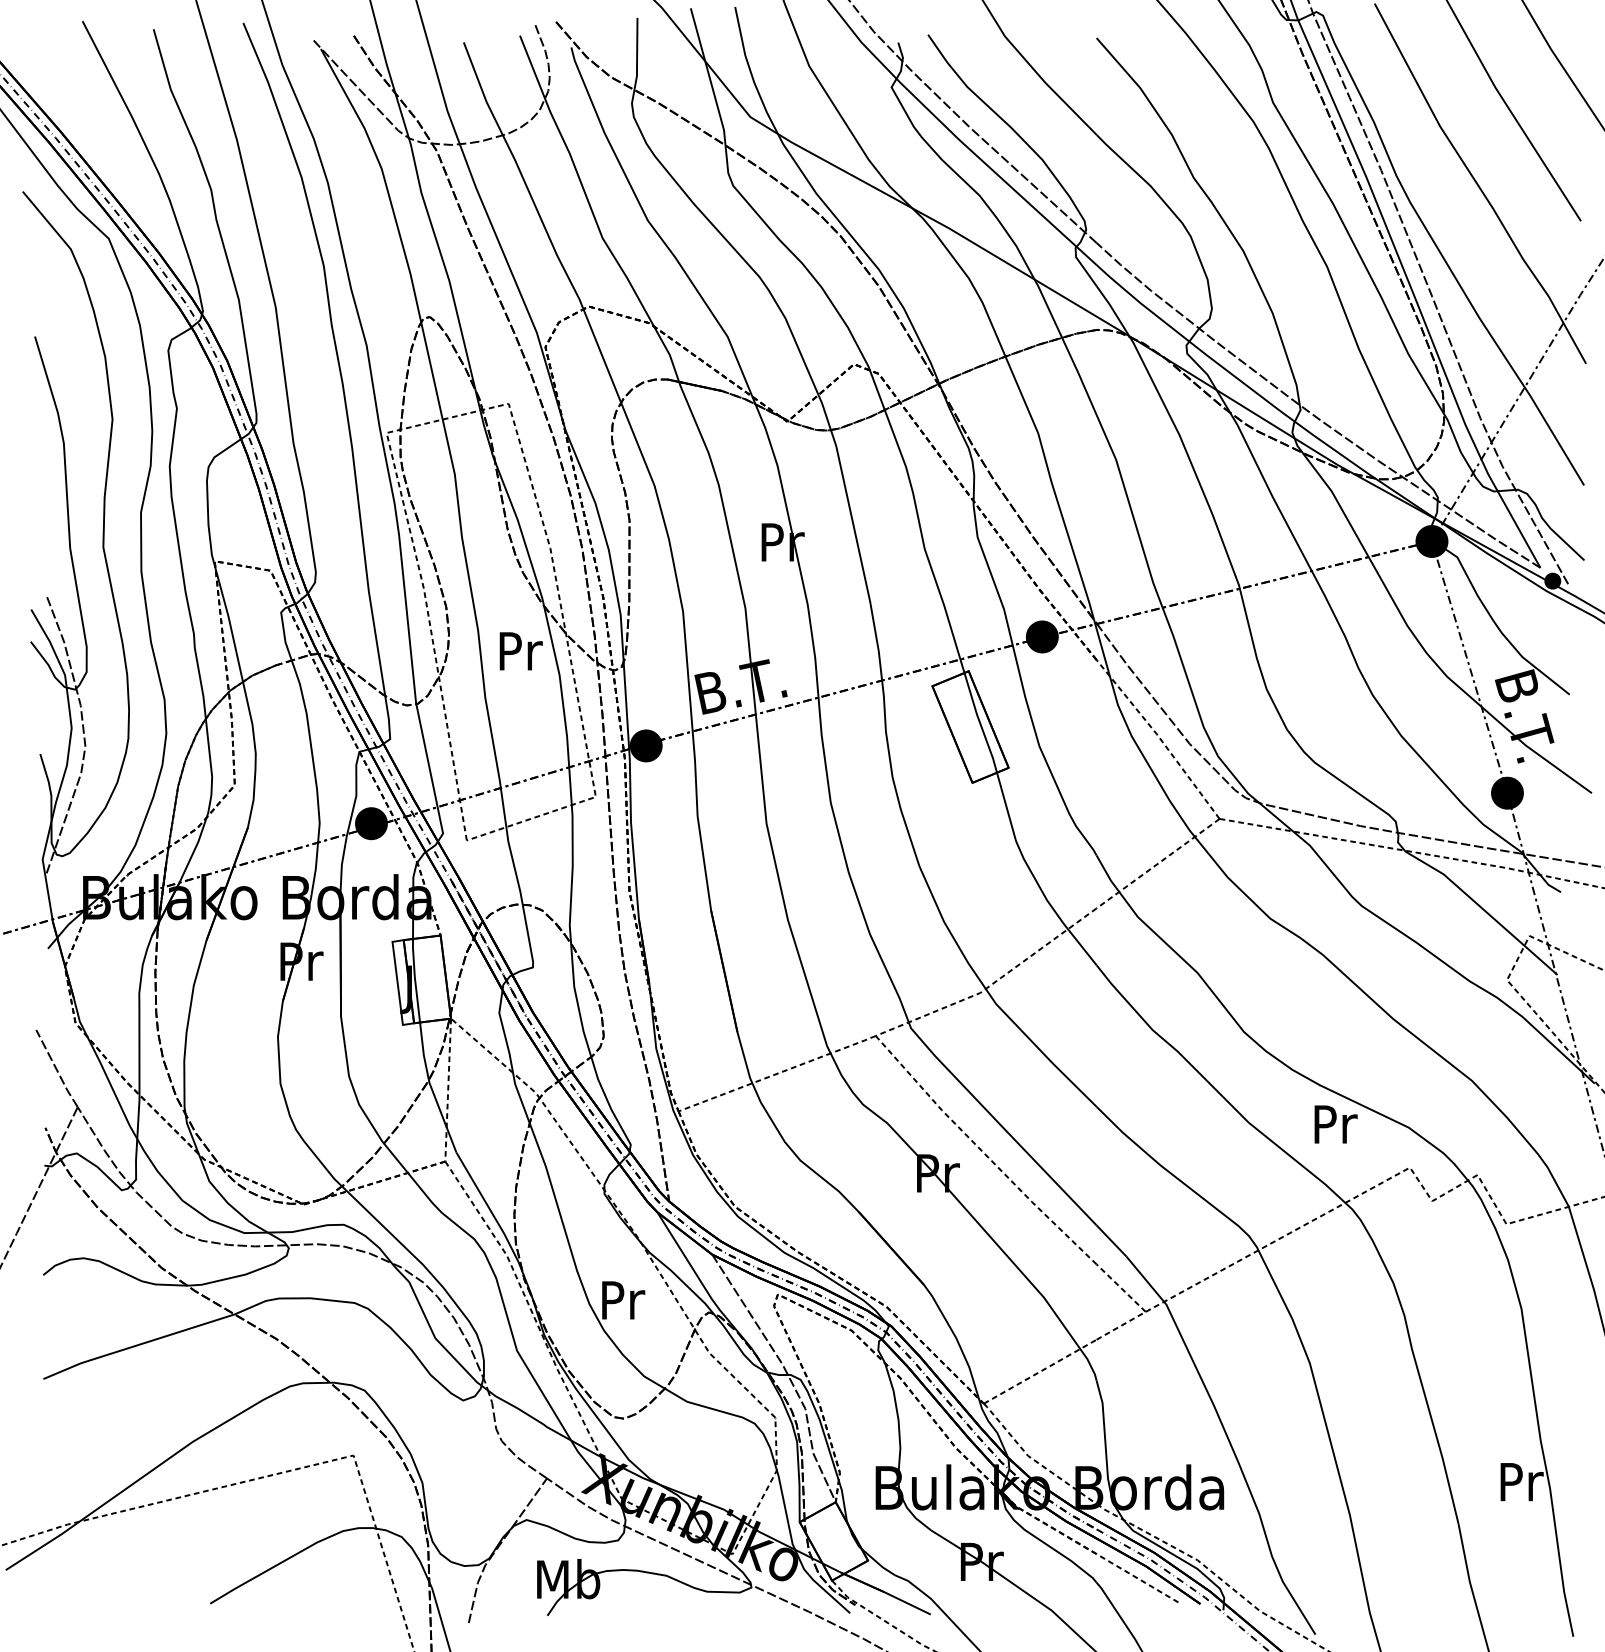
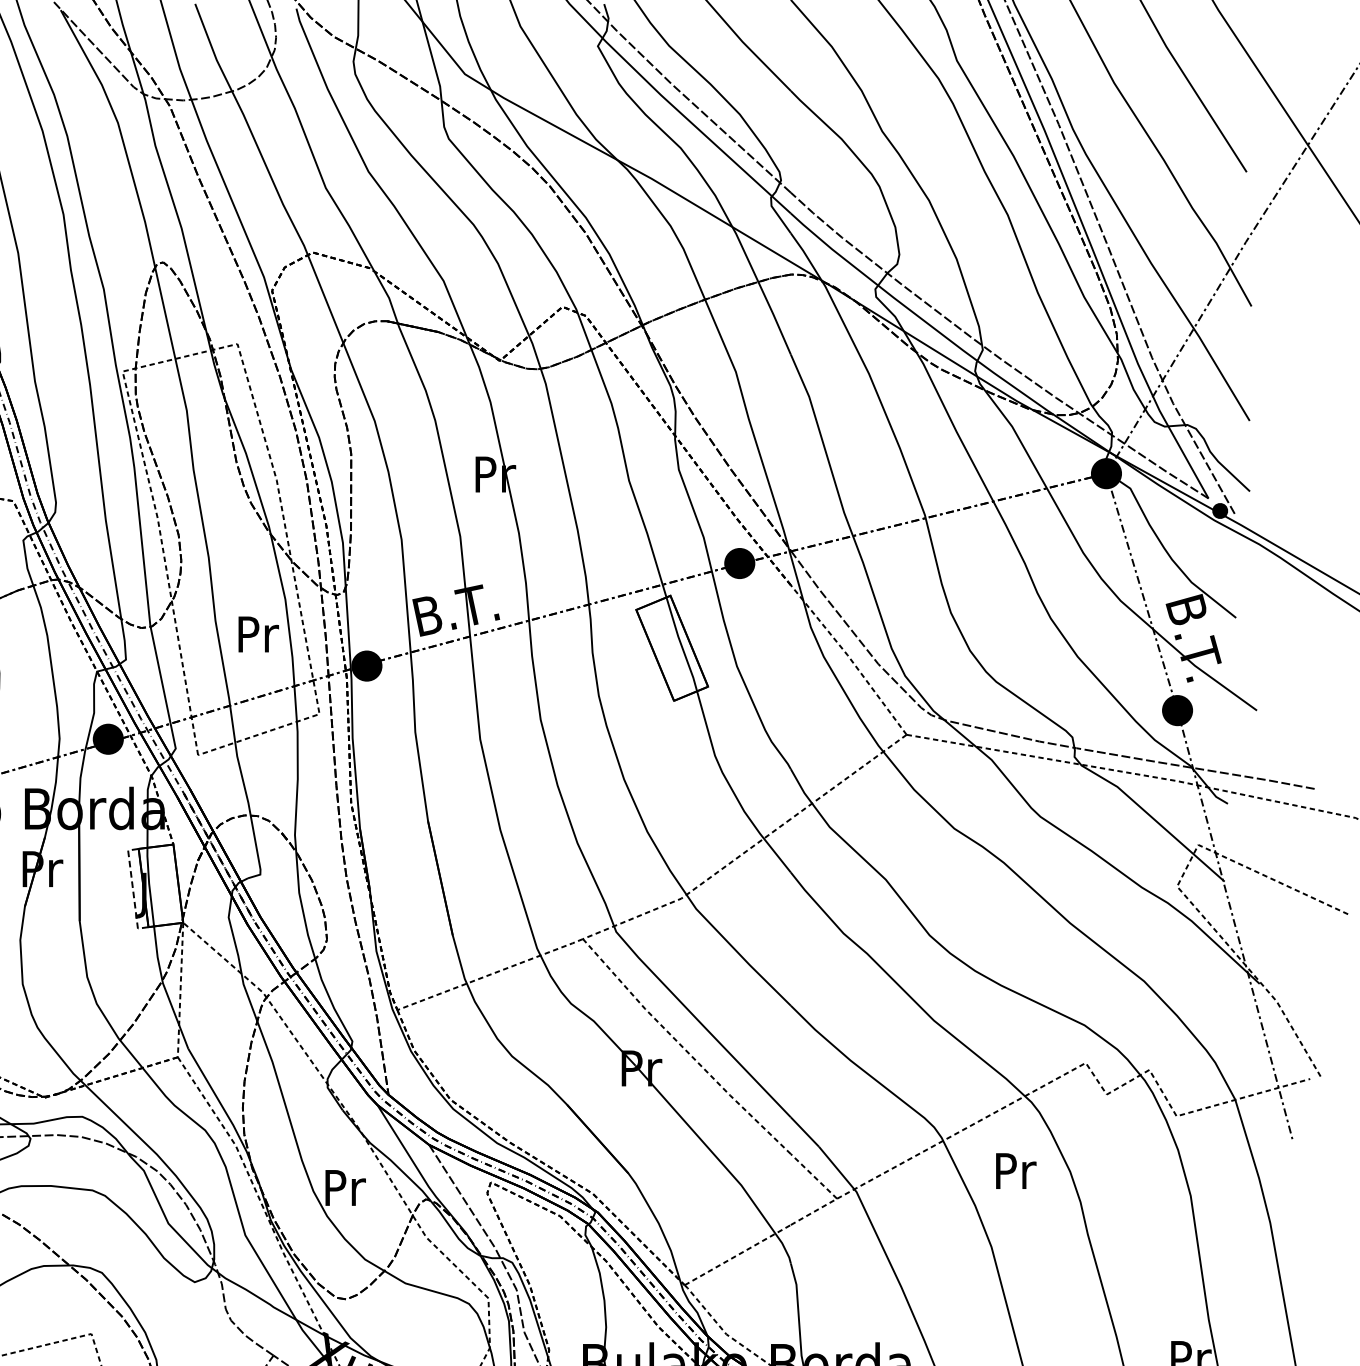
text: (520, 651) -> (258, 634), moved
line: (397, 983) -> (132, 889), solid -> dashed
text: (1335, 1124) -> (1015, 1171), moved

